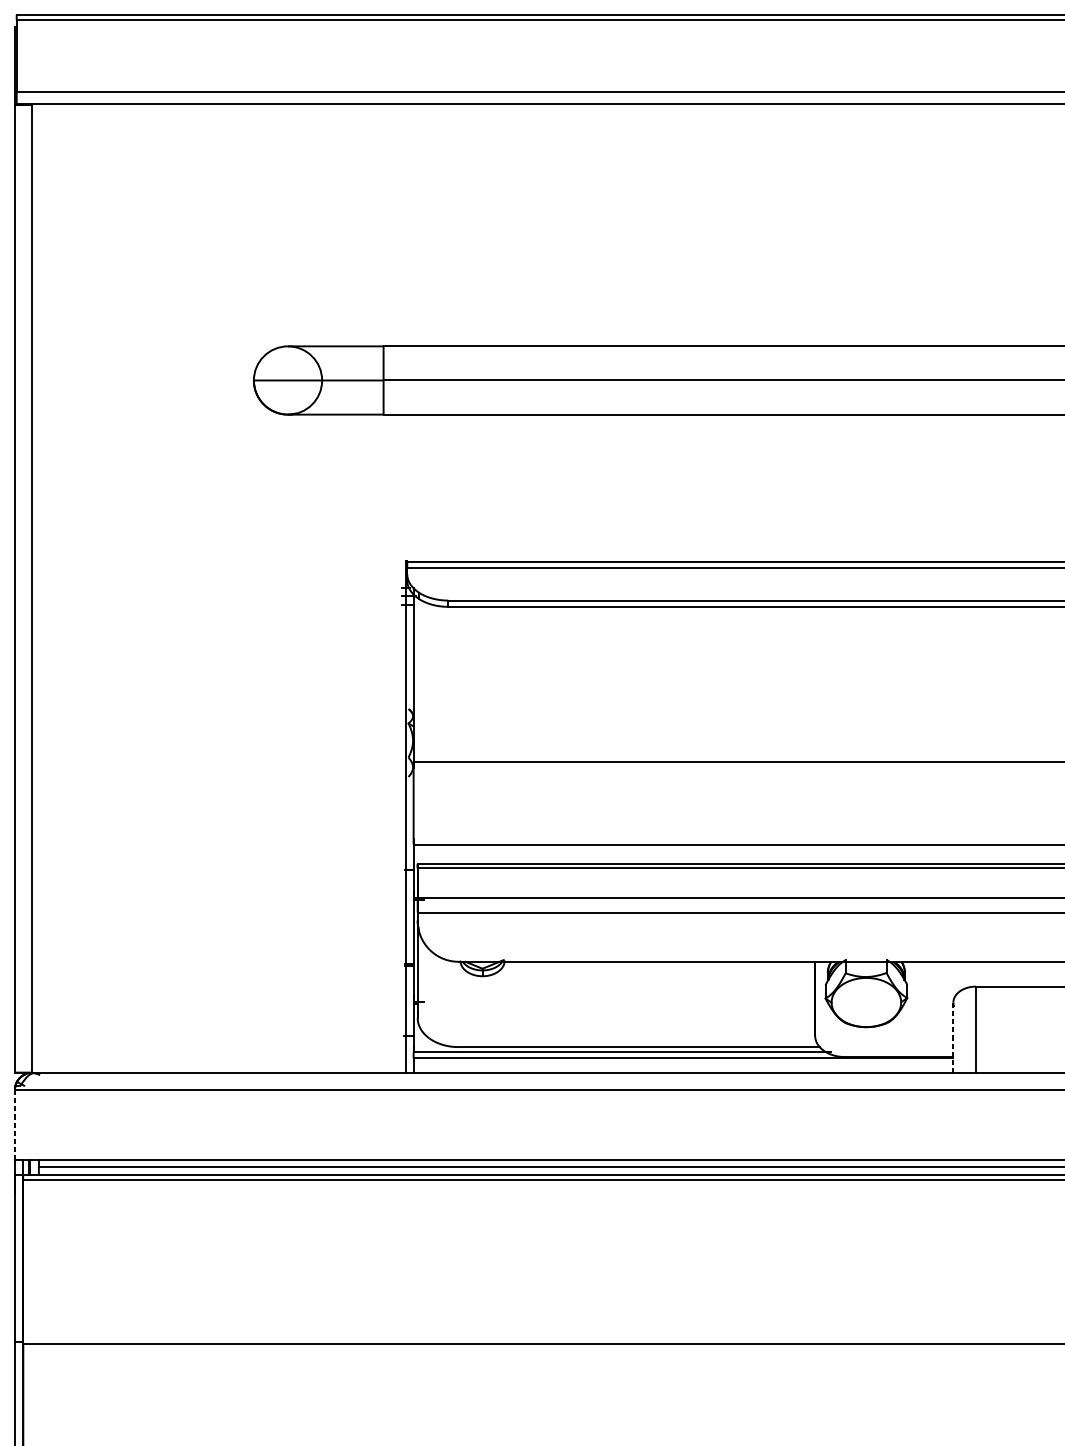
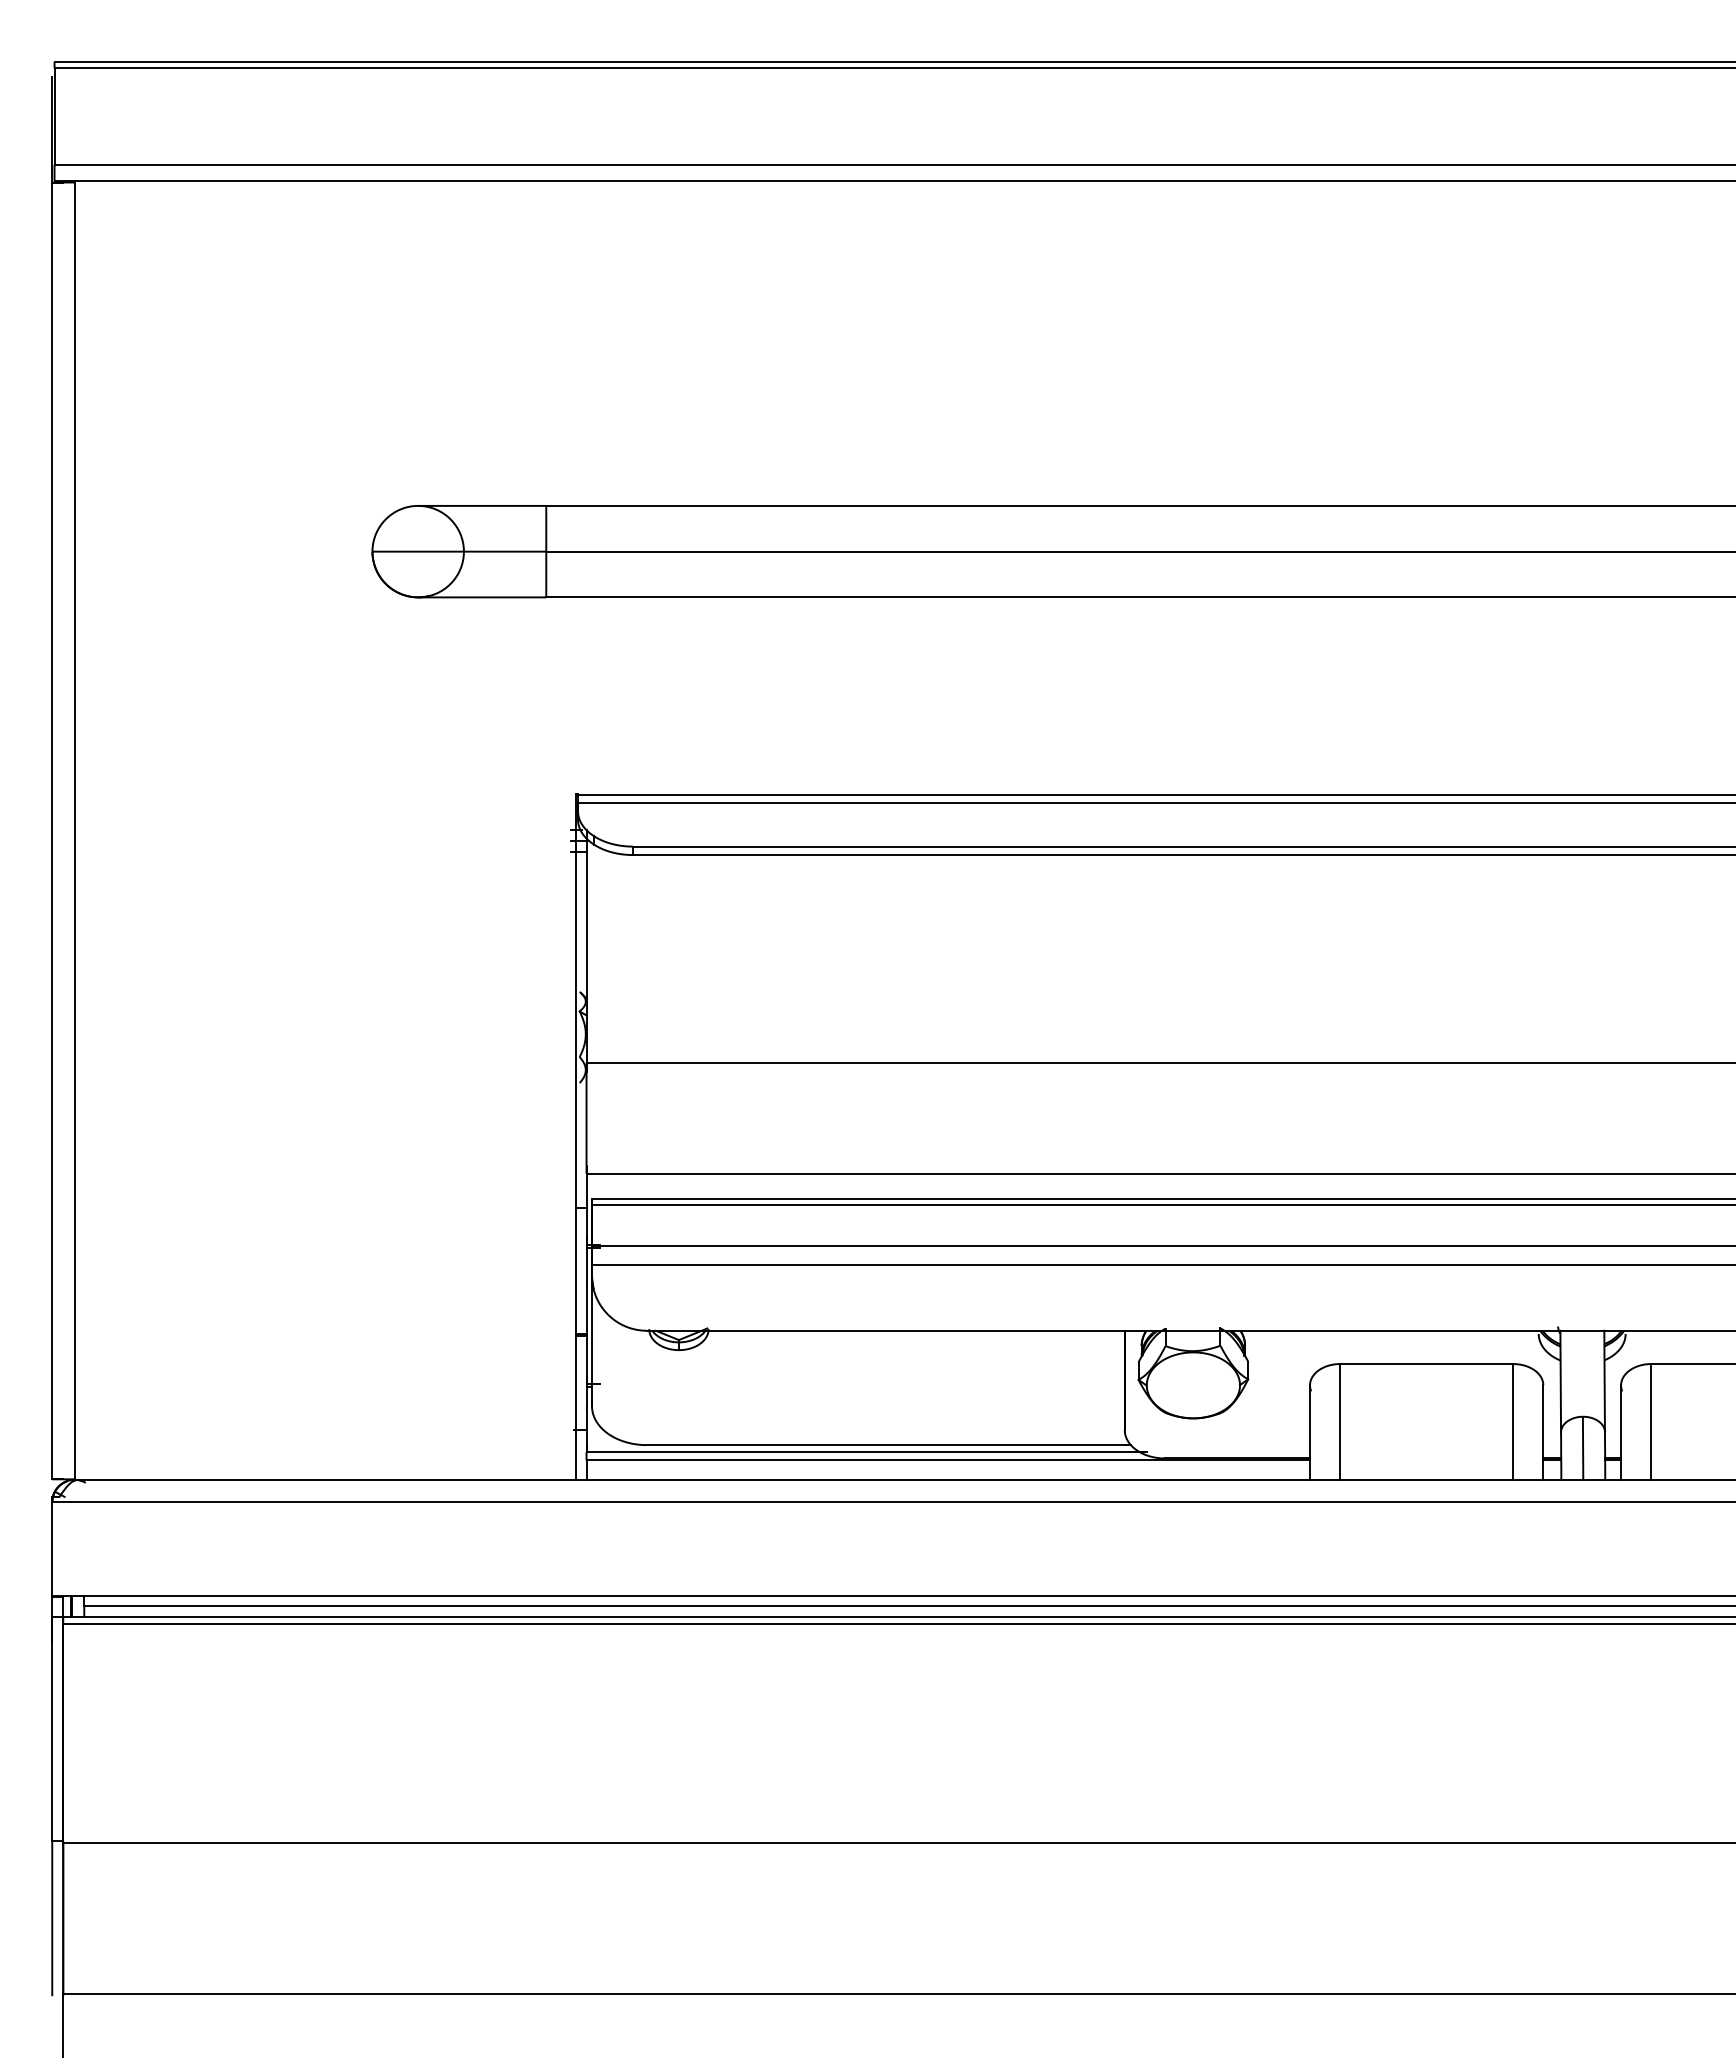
line: (953, 1038) -> (1310, 1433), dashed -> solid
line: (15, 1124) -> (52, 1549), dashed -> solid

